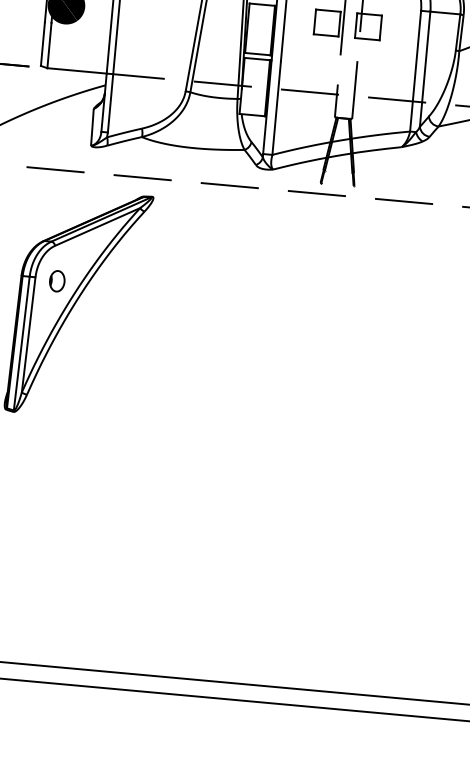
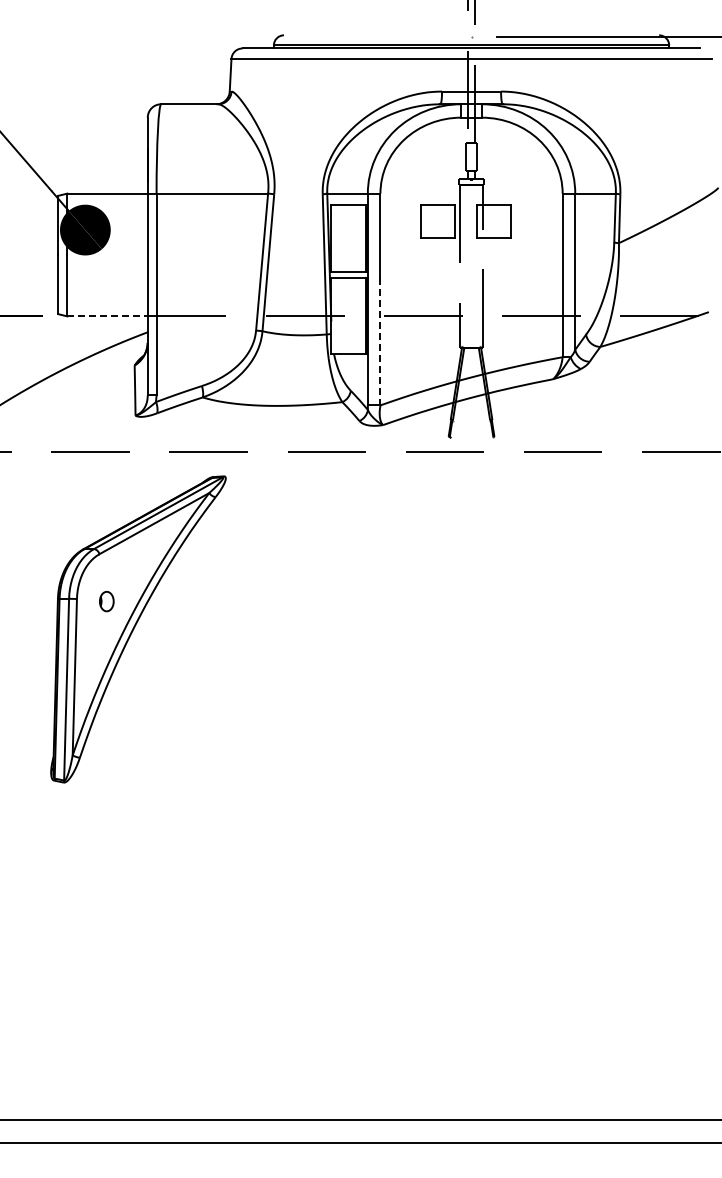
line: (77, 71) -> (108, 316), solid -> dashed
line: (276, 108) -> (380, 342), solid -> dashed
part: (57, 281) -> (106, 601), size x0.7

